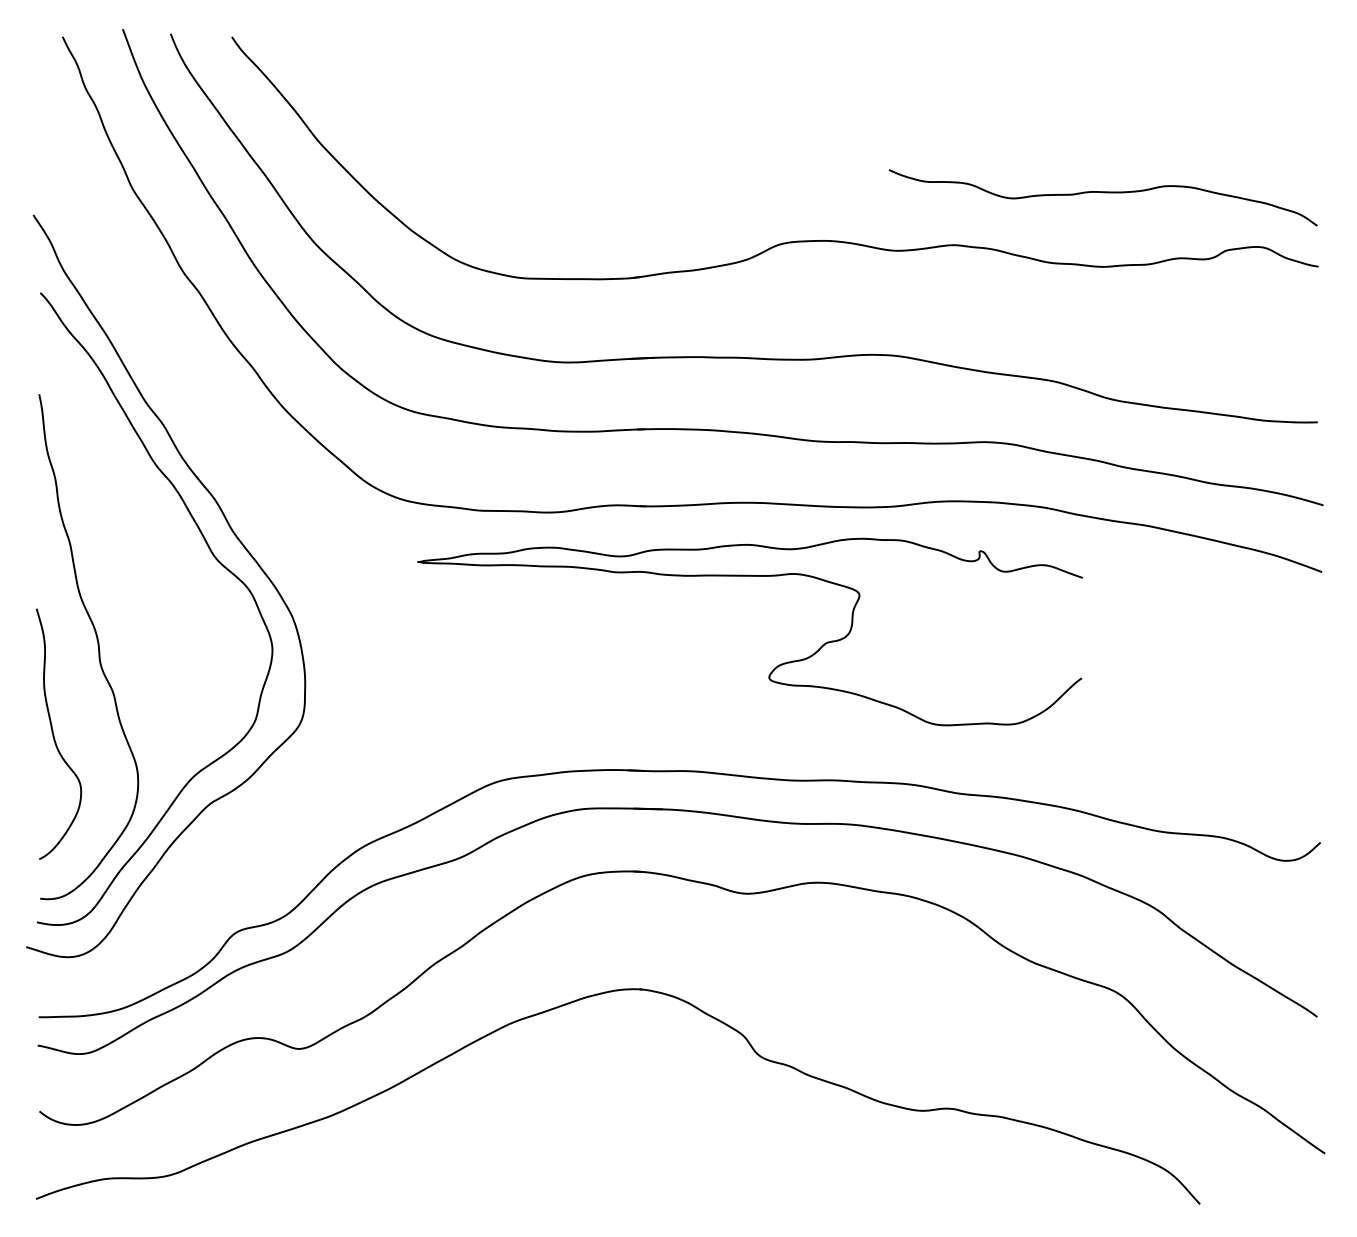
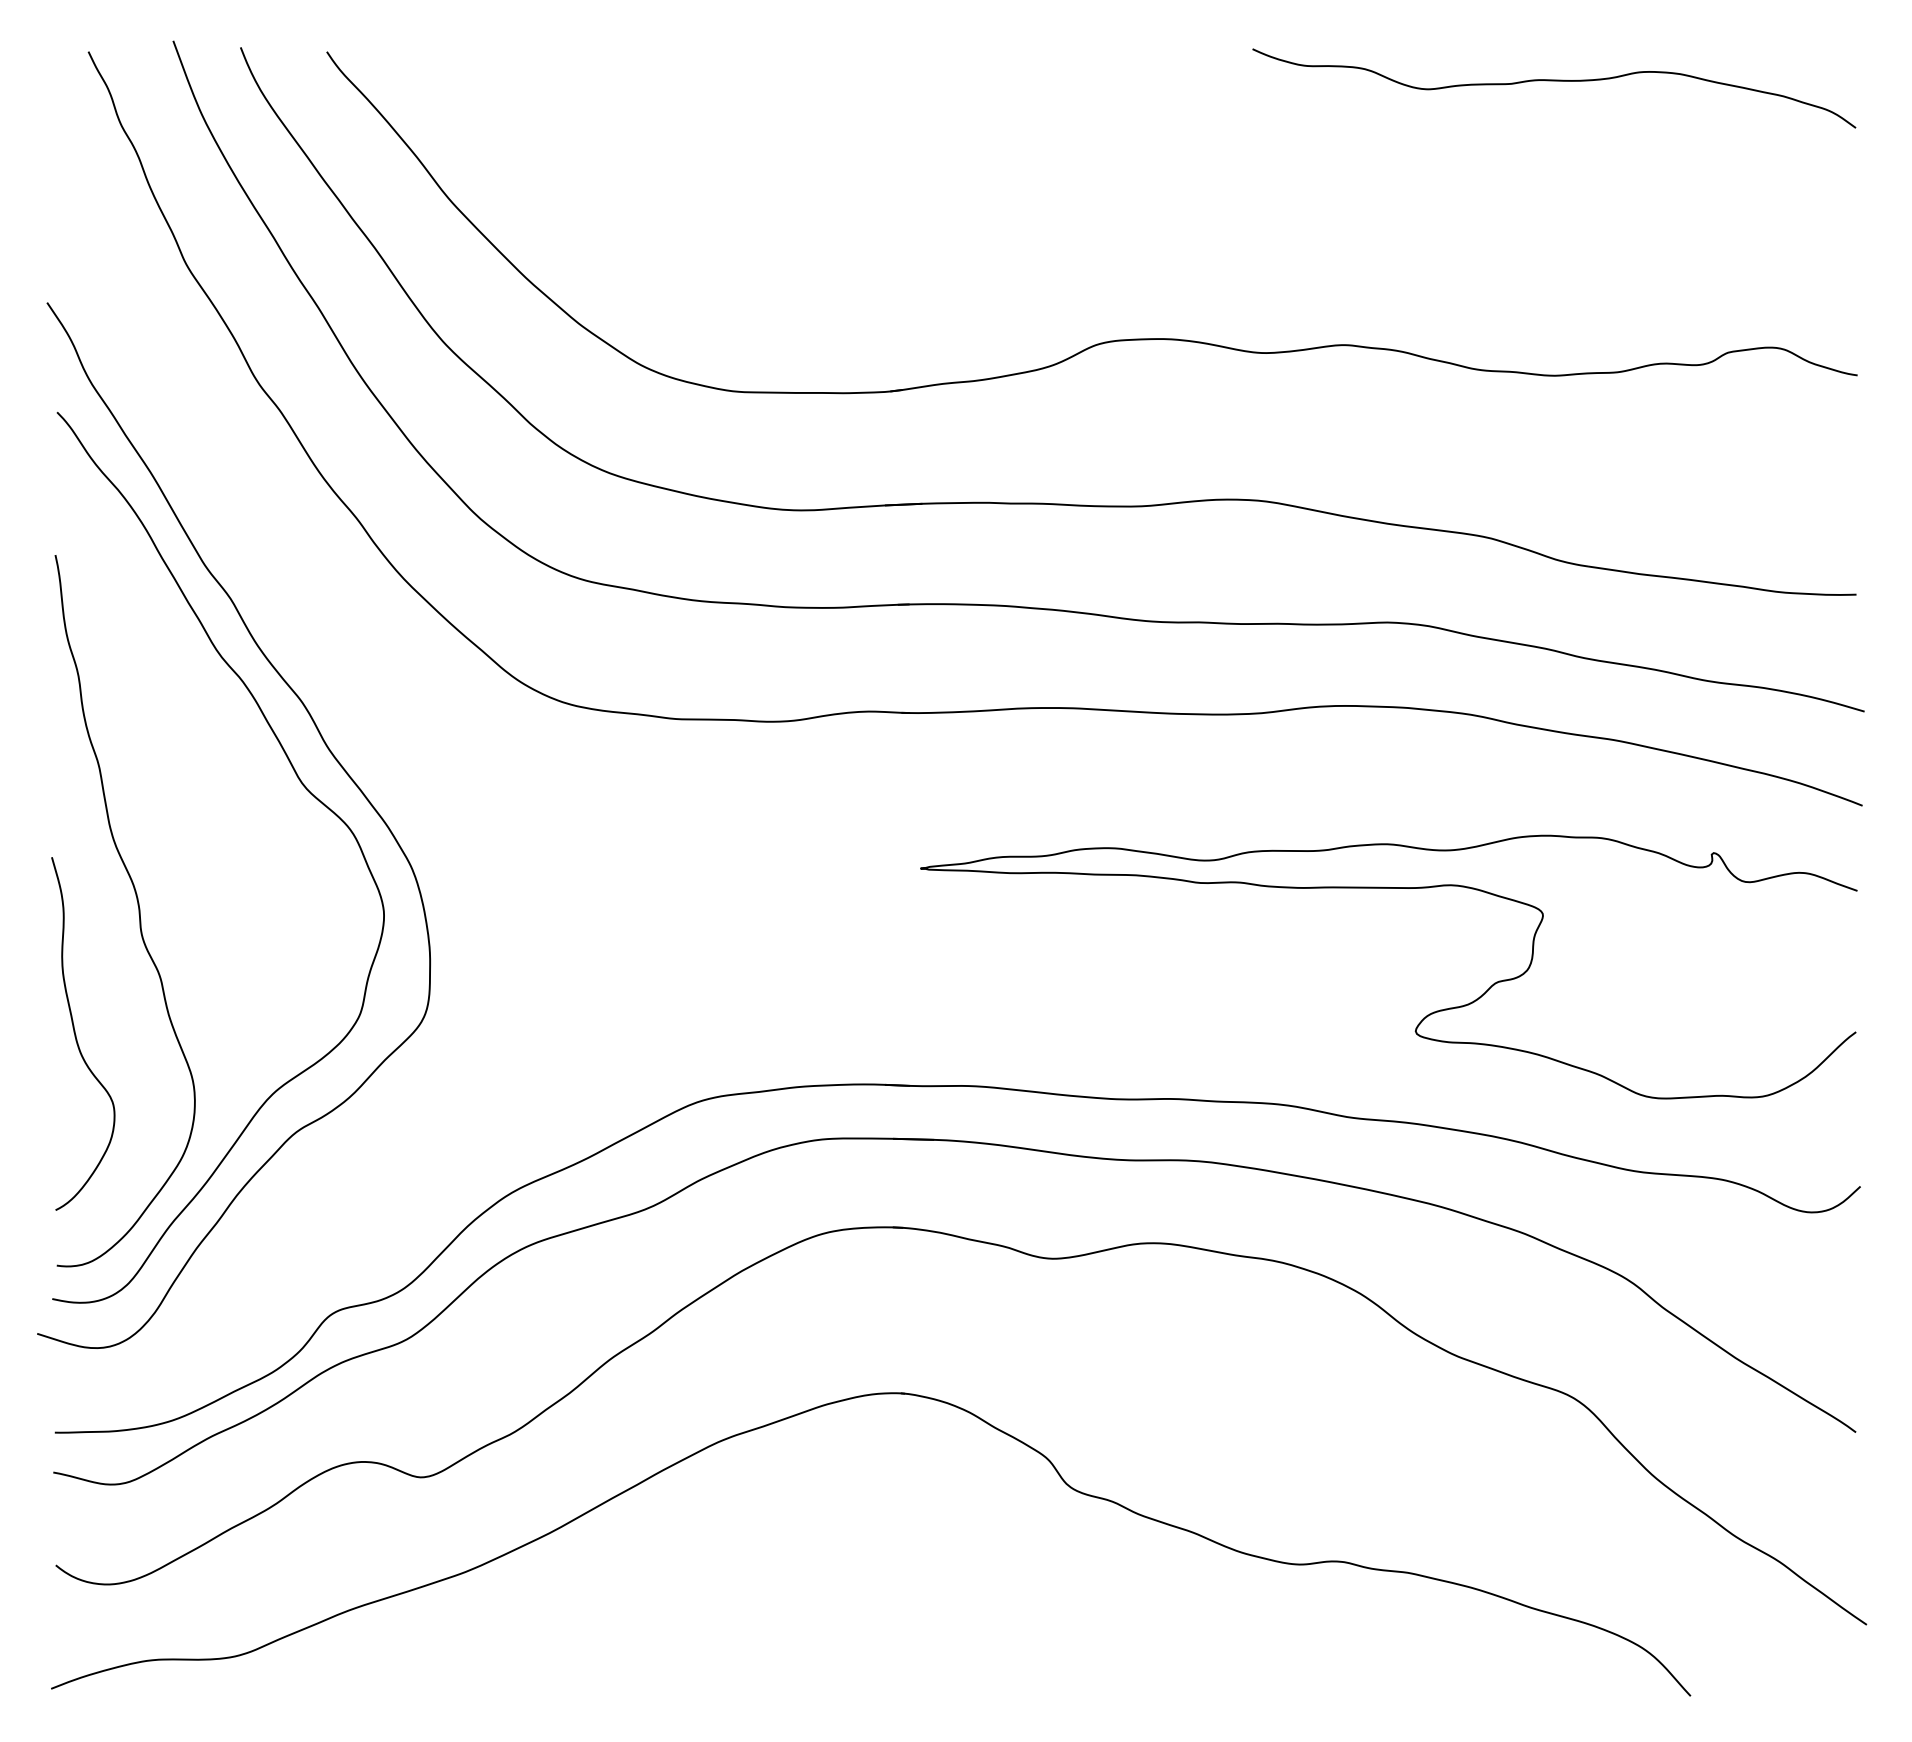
curve: (1103, 192) -> (1554, 81), moved
curve: (777, 665) -> (1427, 1014), moved

